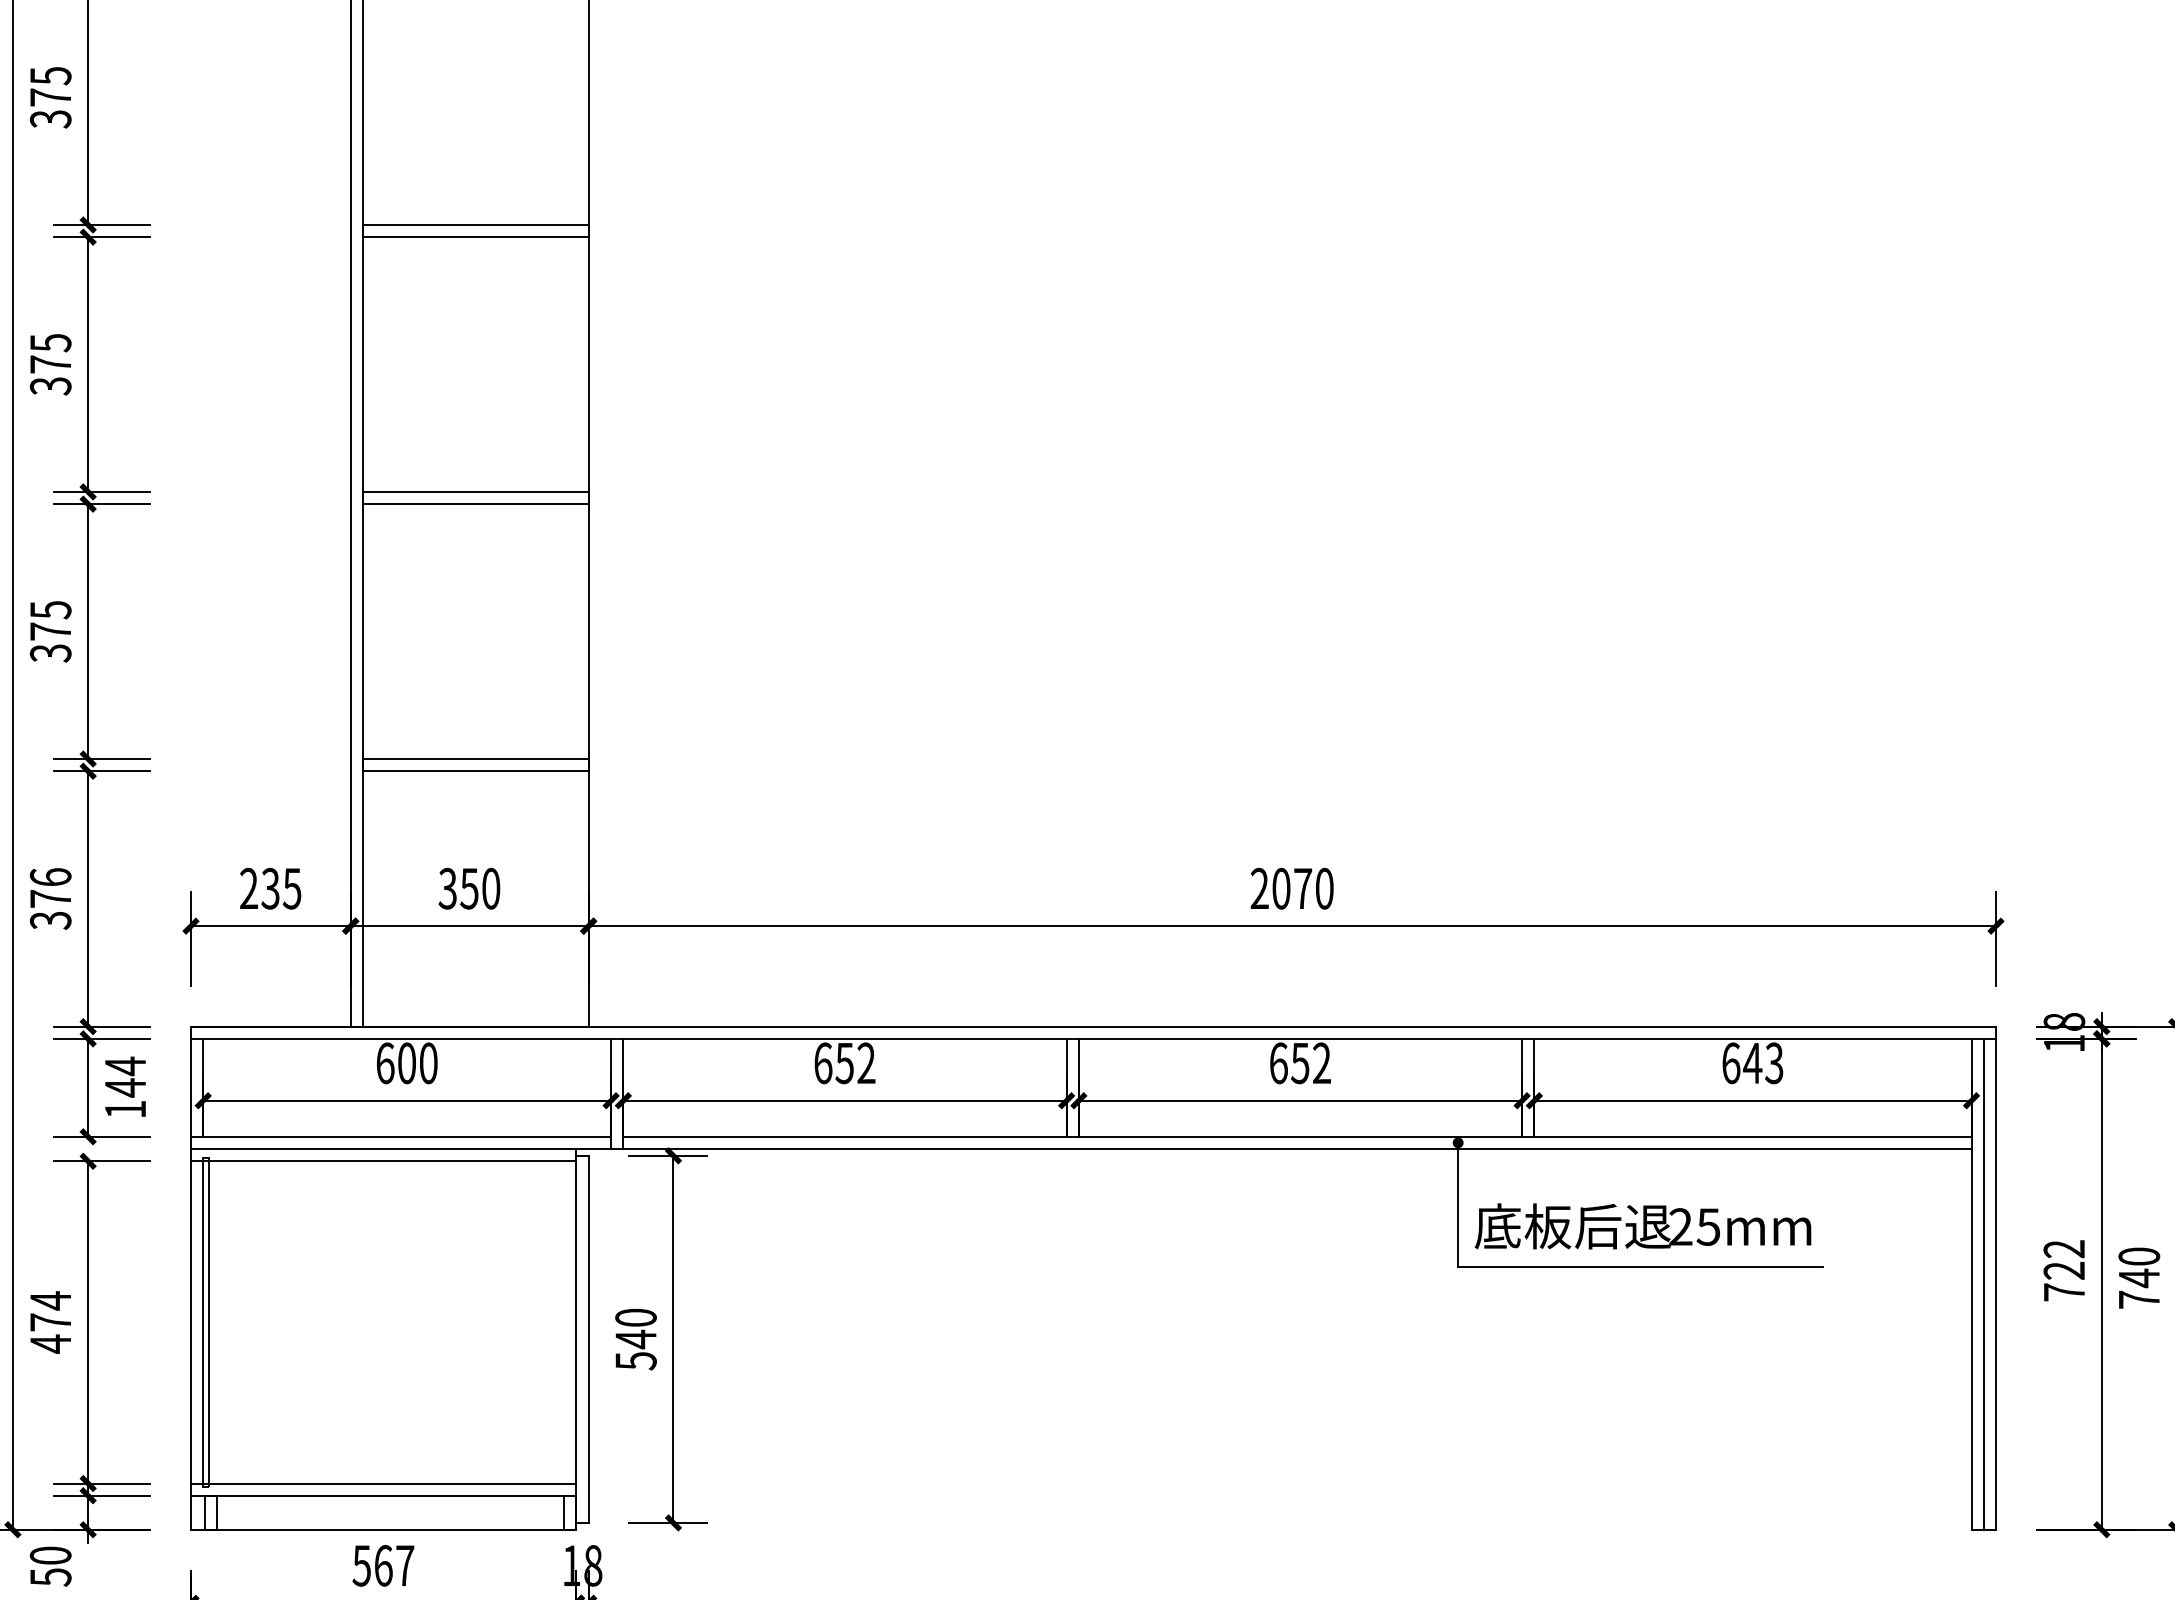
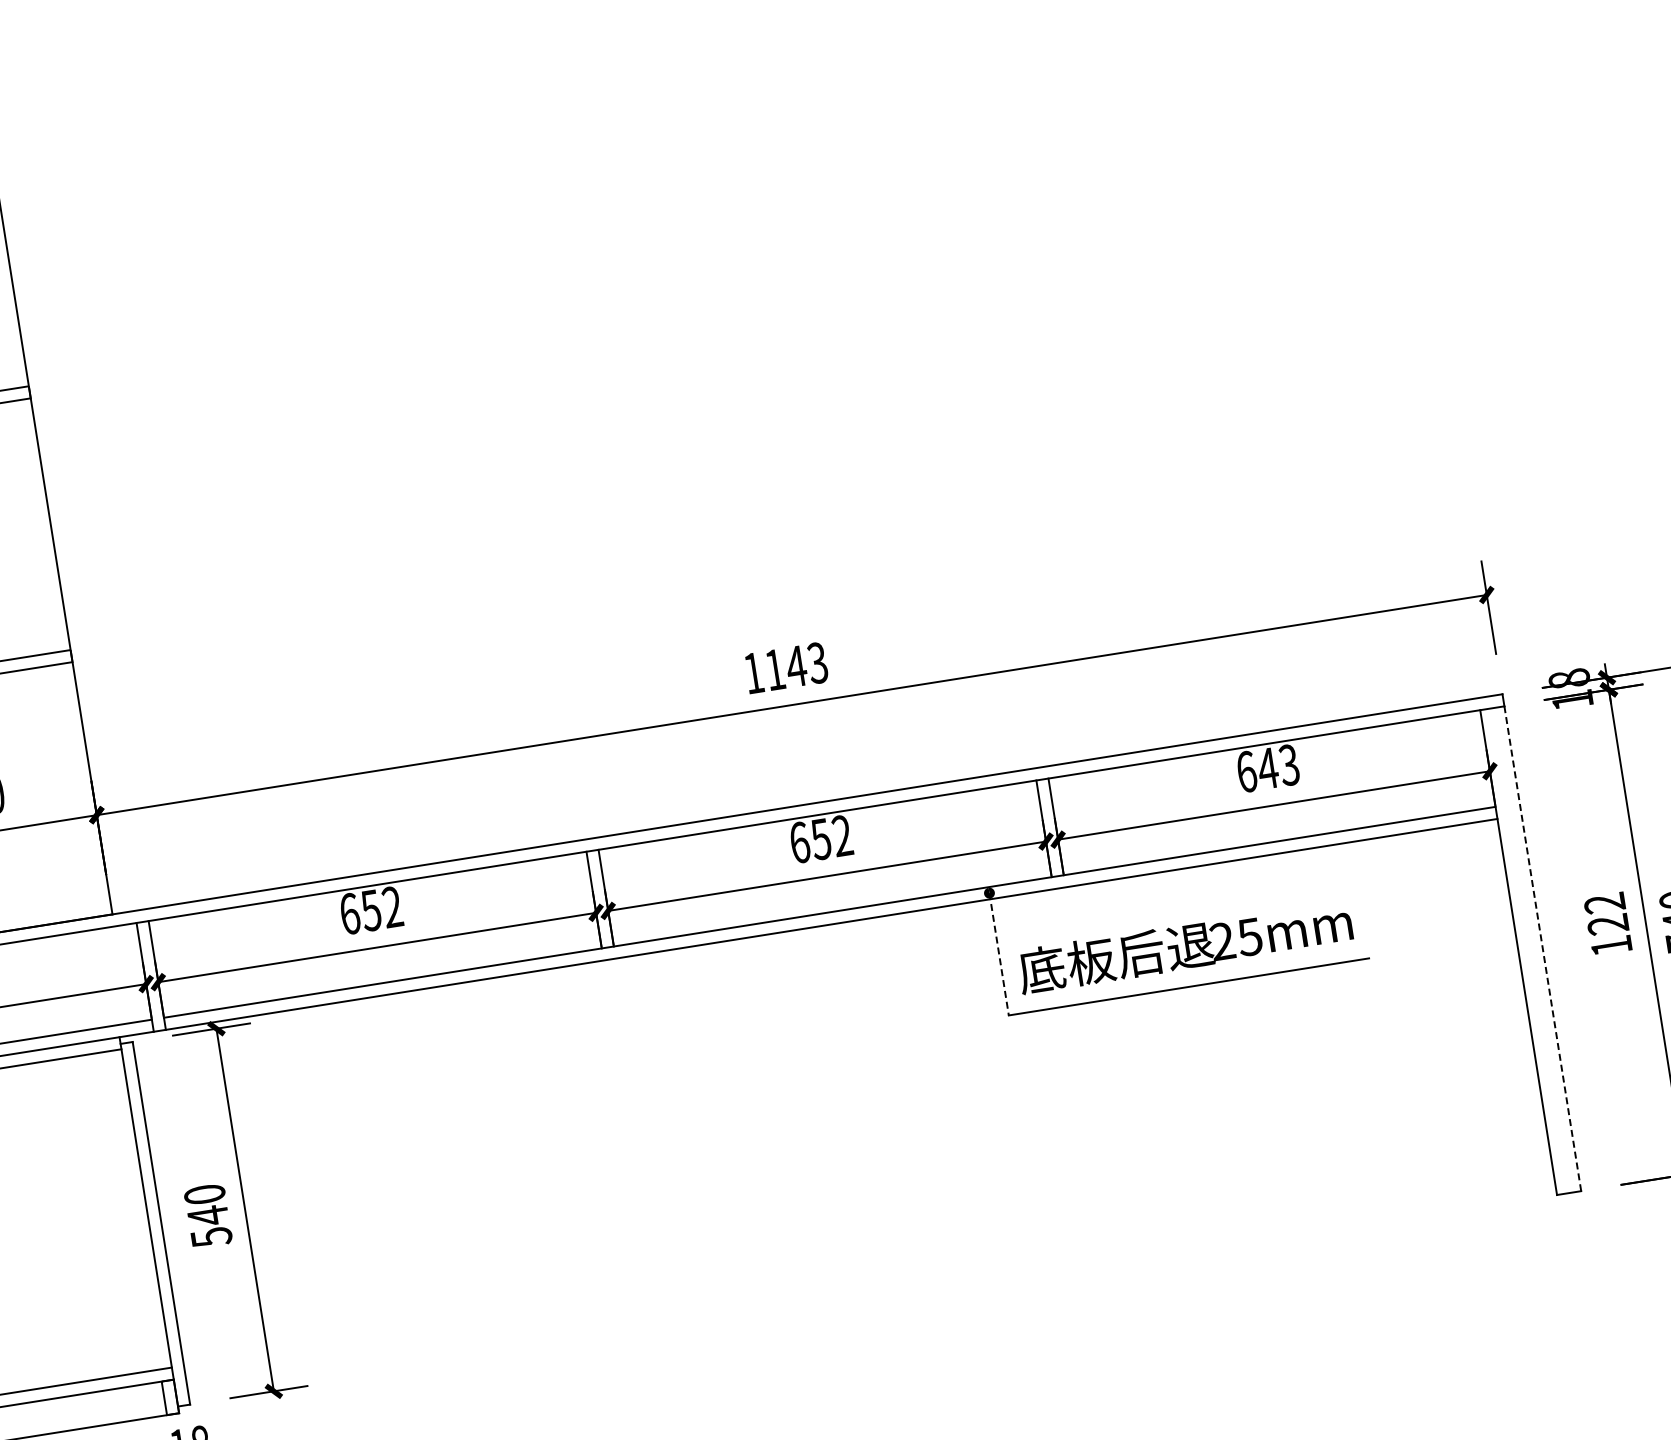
text: (1291, 888) -> (785, 668), 2070 -> 1143
line: (1458, 1204) -> (999, 954), solid -> dashed
line: (1983, 1283) -> (1530, 949), removed
line: (1996, 1283) -> (1543, 947), solid -> dashed
text: (2064, 1292) -> (1611, 946), 722 -> 122

